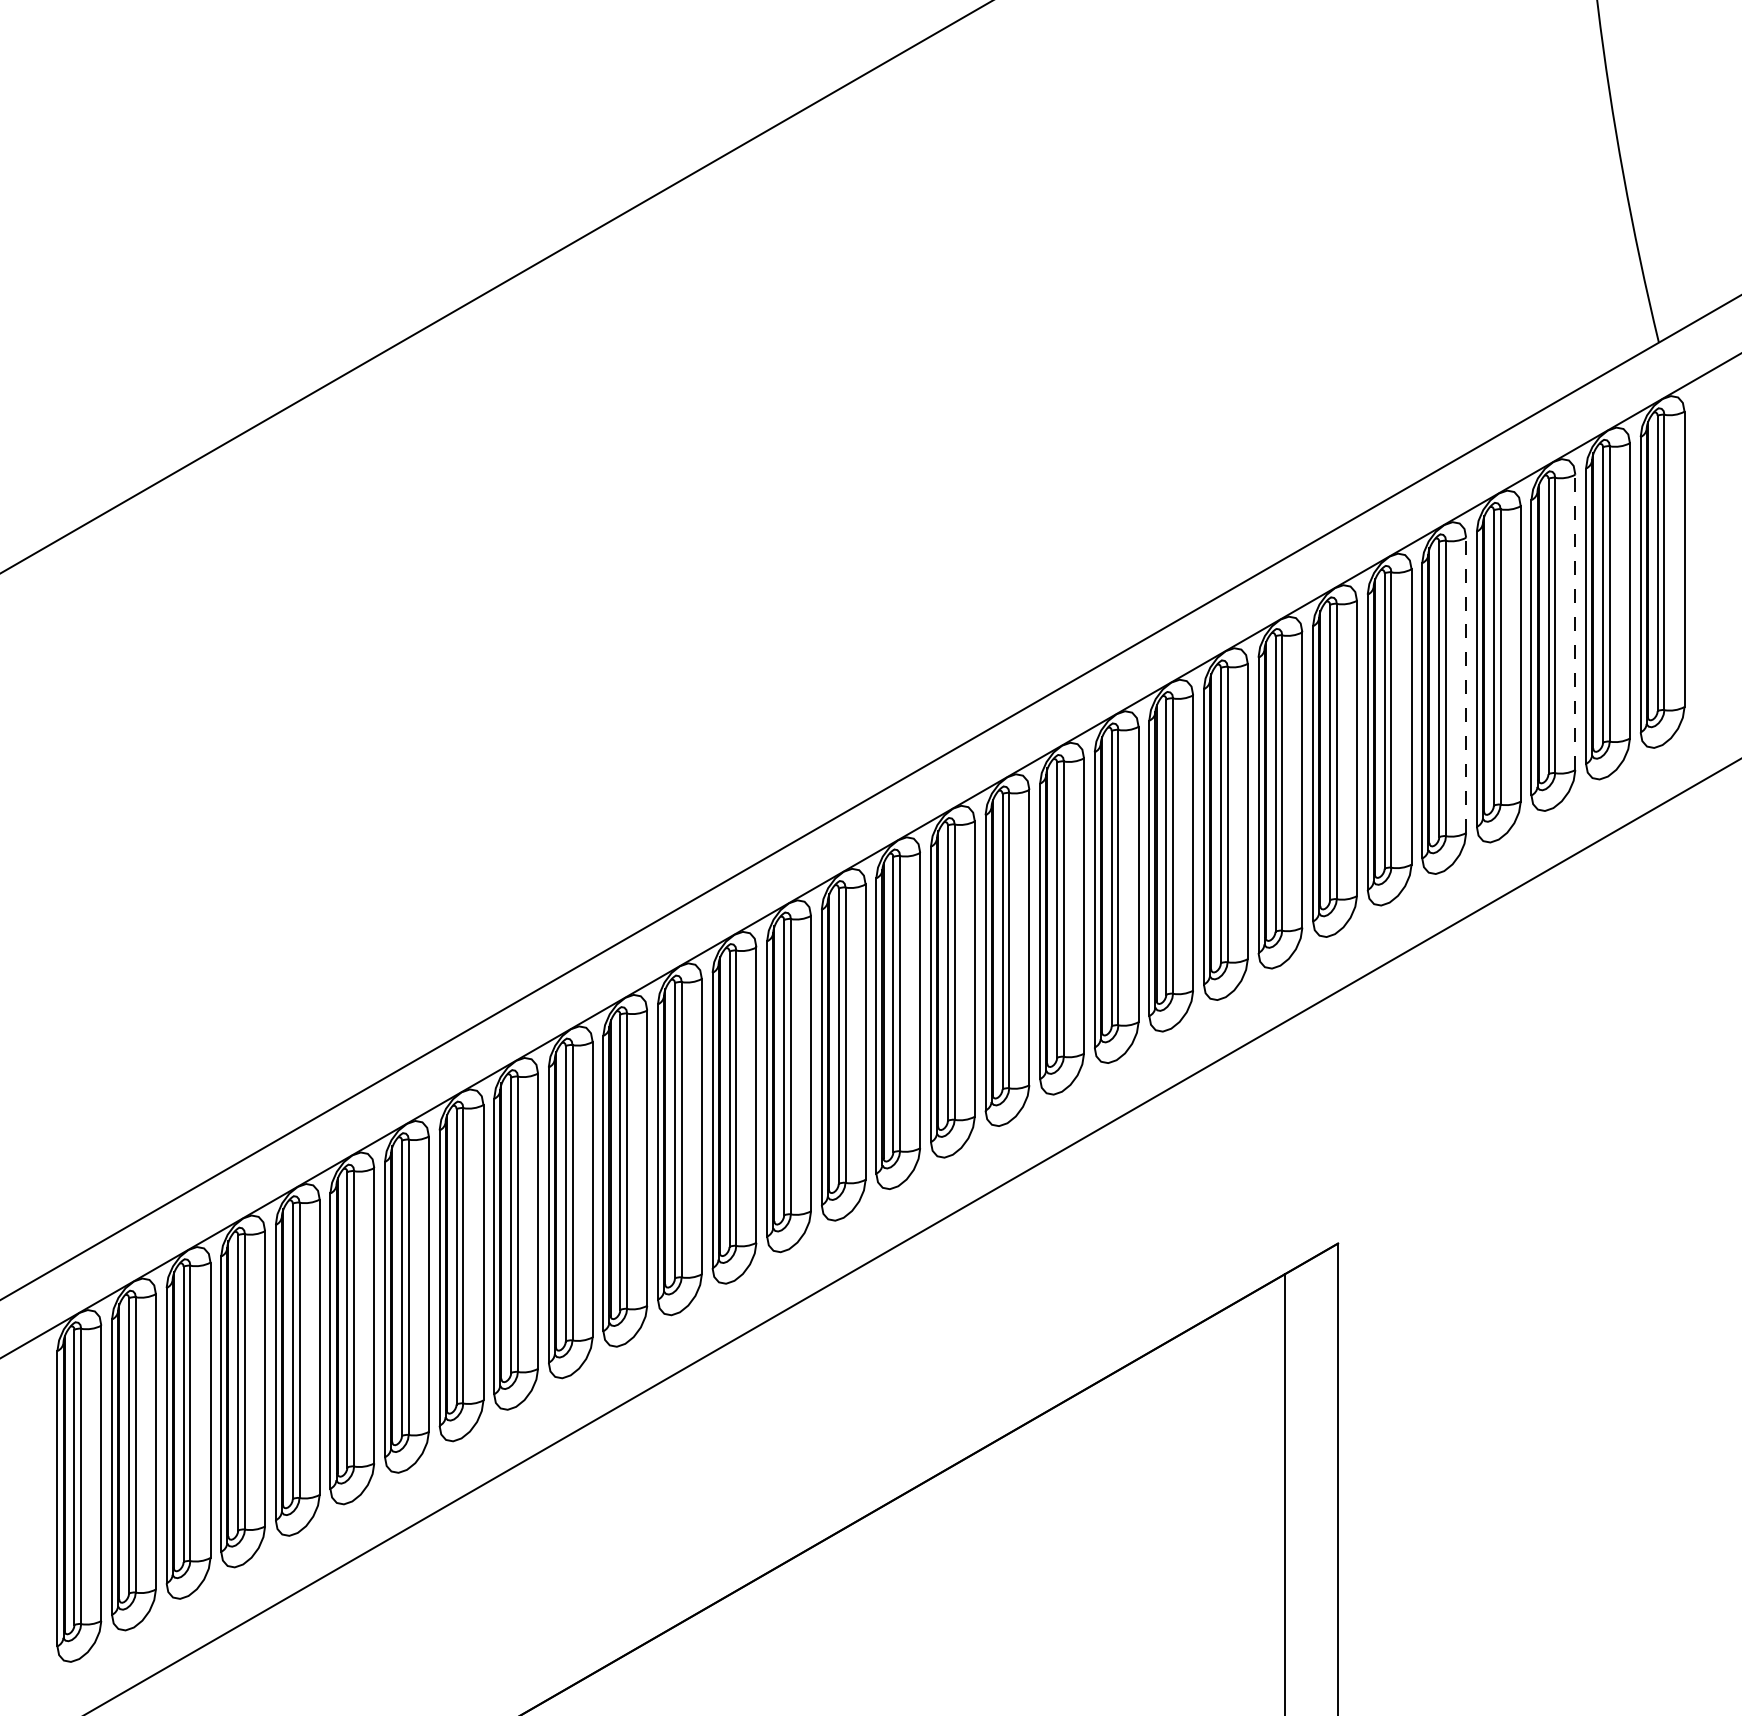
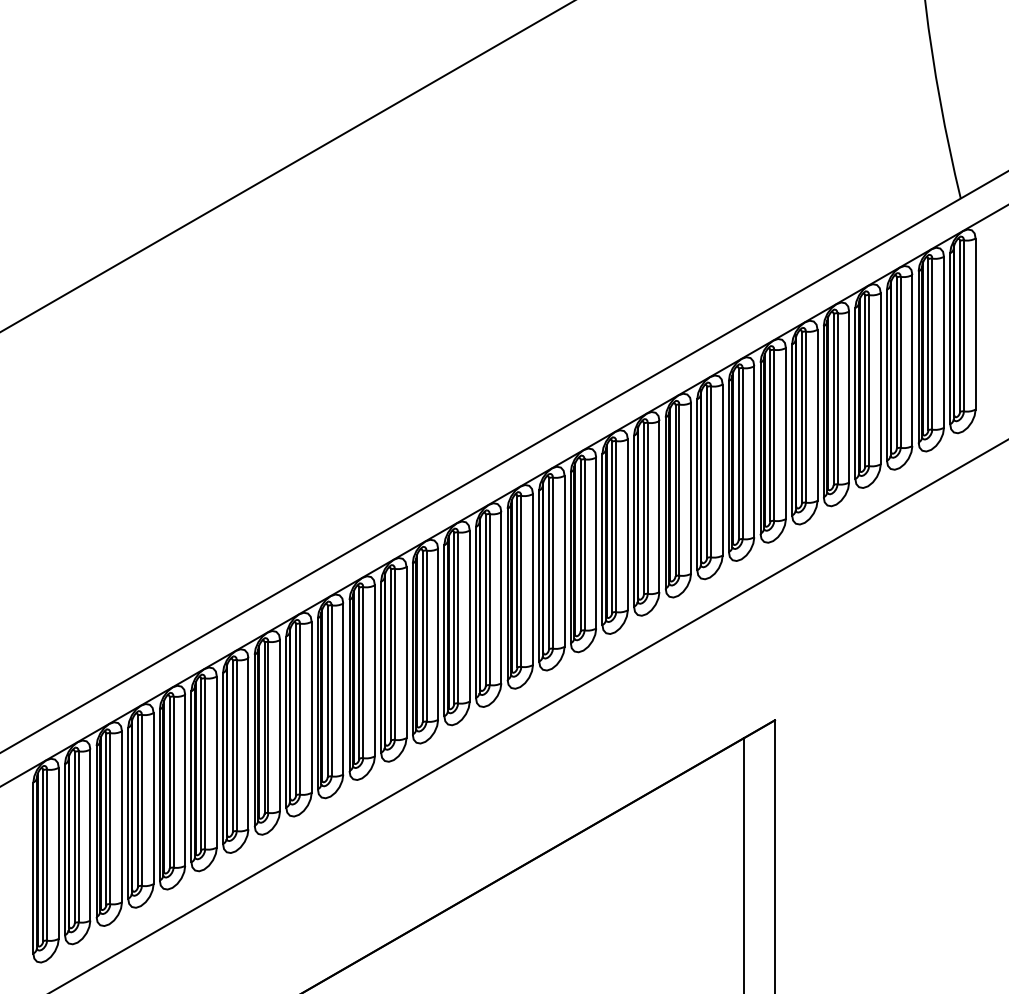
line: (1575, 622) -> (912, 360), dashed -> solid
line: (1466, 686) -> (849, 397), dashed -> solid

